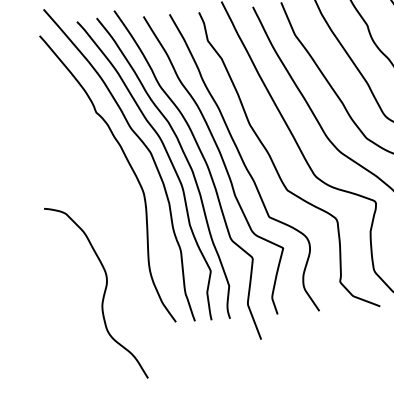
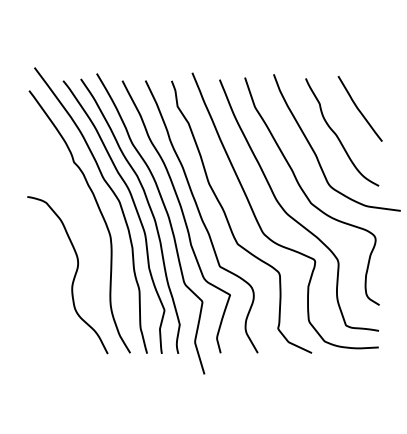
curve: (102, 295) -> (73, 277), moved

